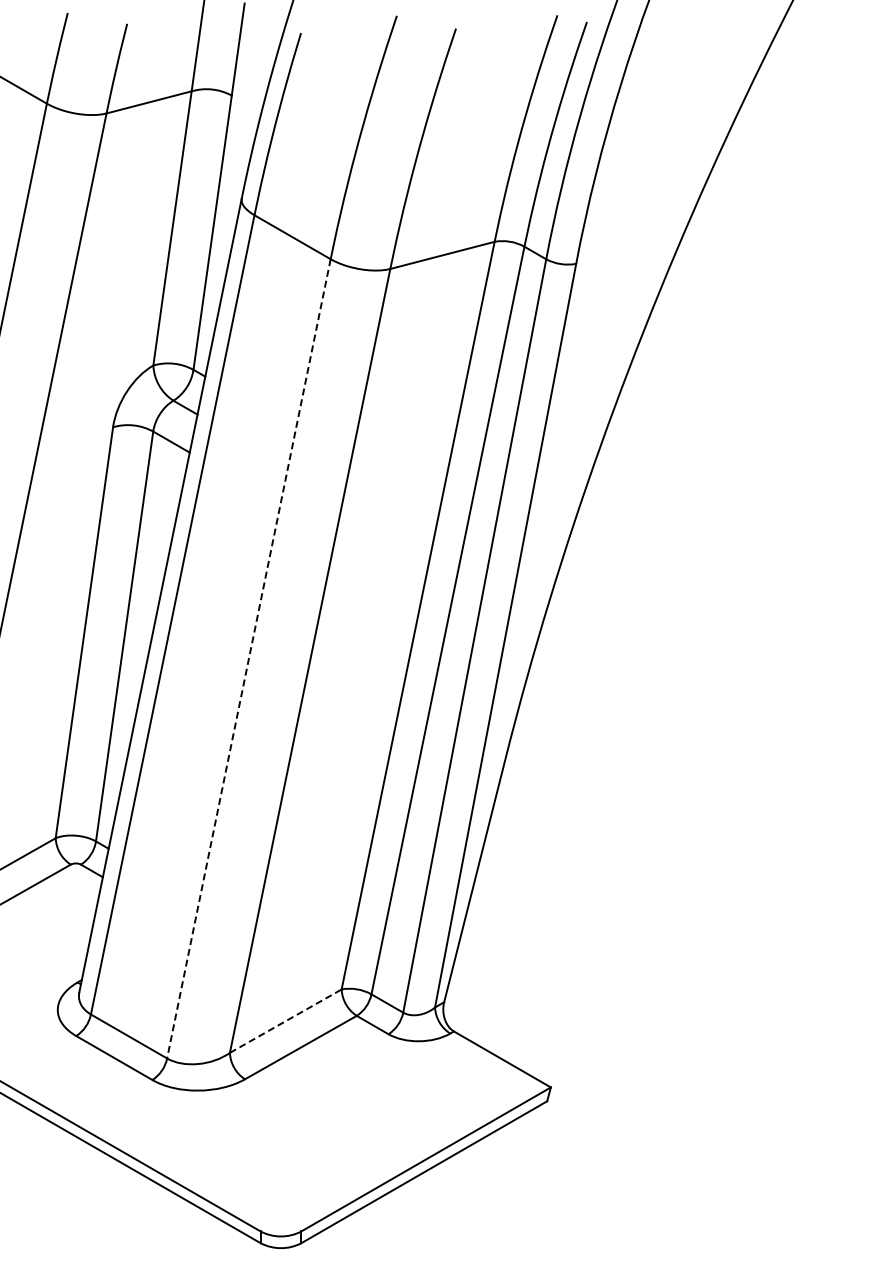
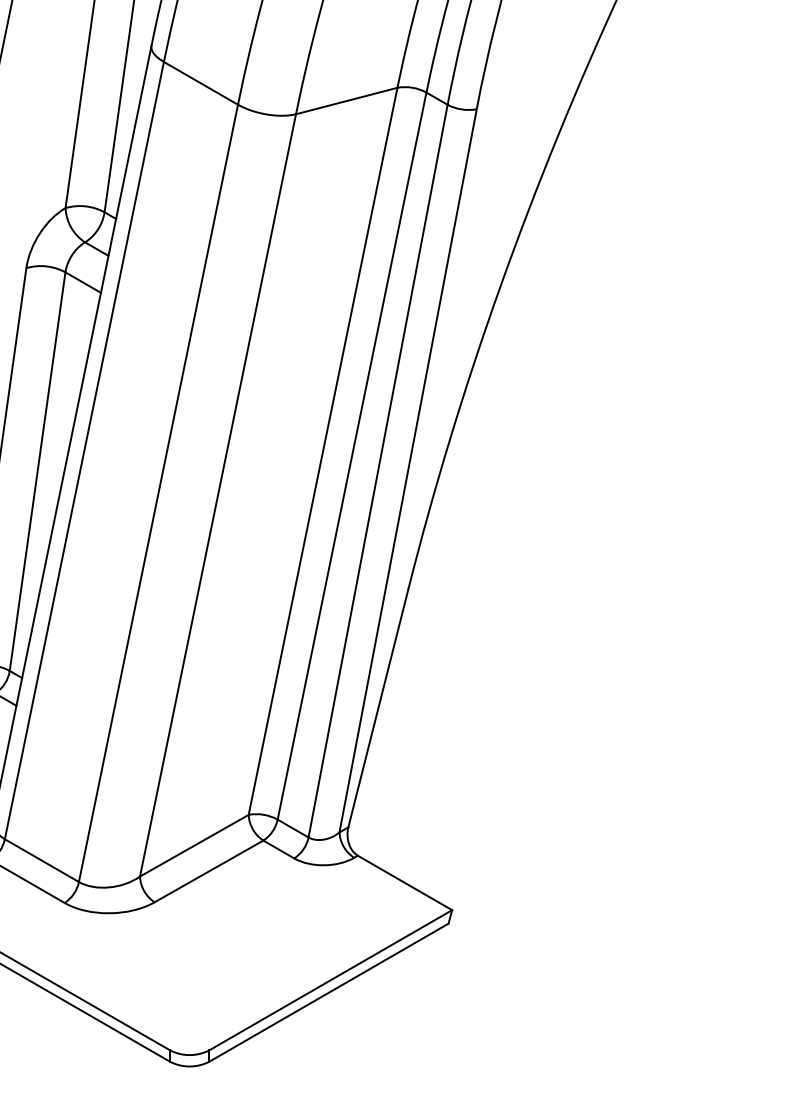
line: (248, 658) -> (158, 493), dashed -> solid
line: (286, 1020) -> (195, 845), dashed -> solid

